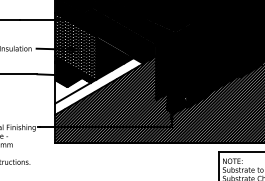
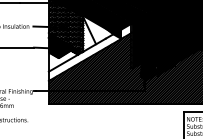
fill: (149, 54) -> (126, 31), removed
fill: (114, 57) -> (97, 33), removed

